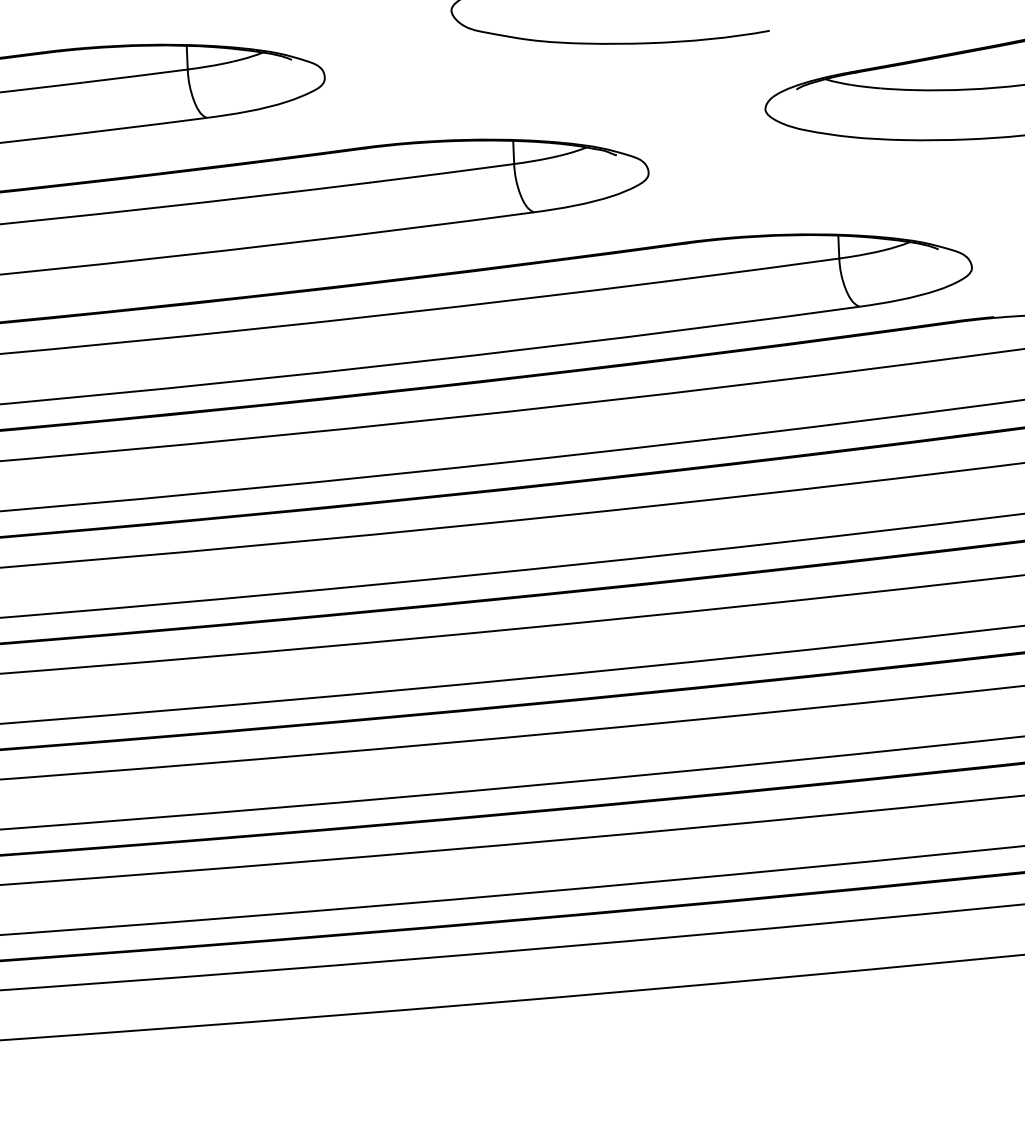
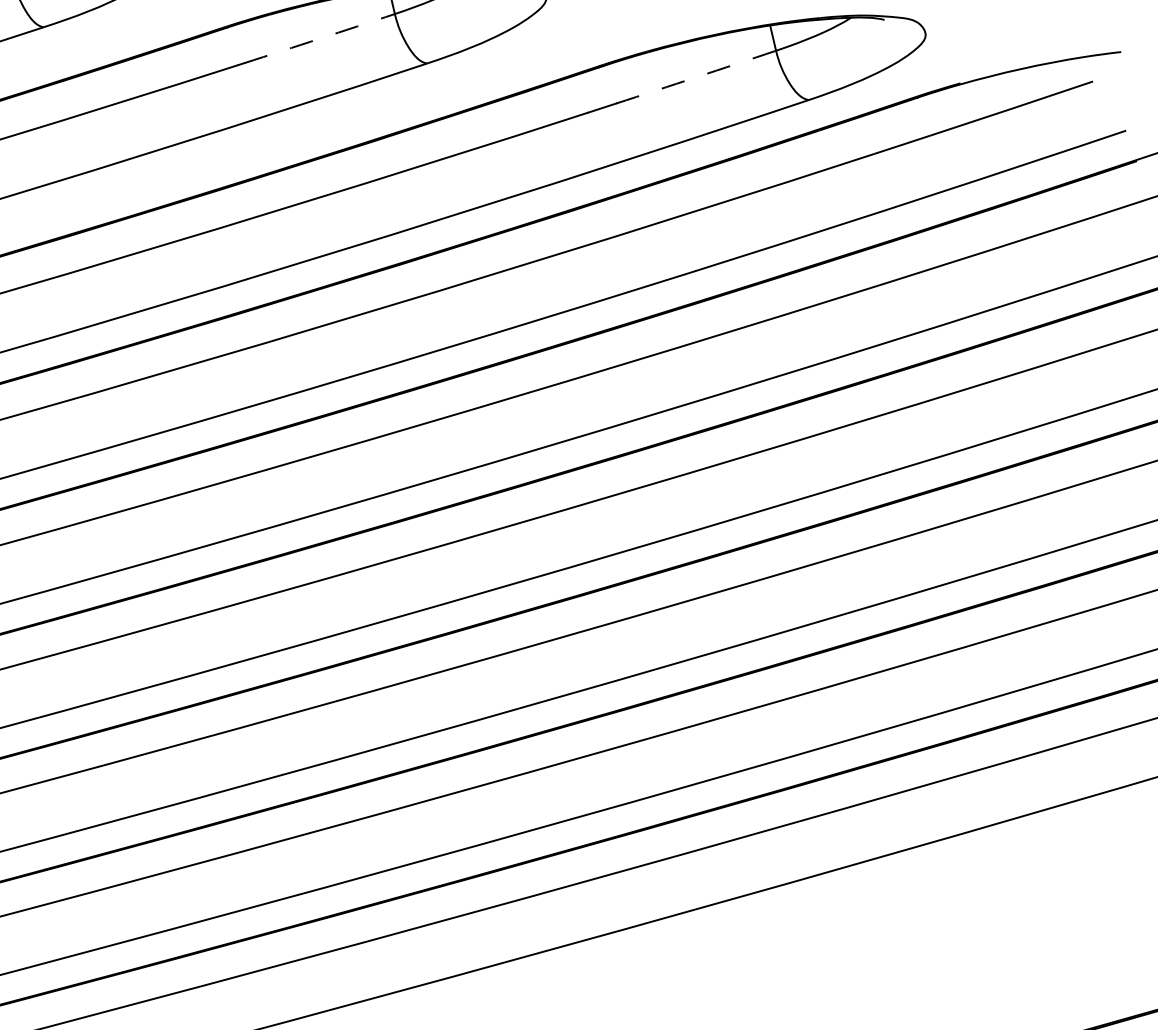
arc: (444, 173) -> (319, 39), solid -> dashed
arc: (765, 268) -> (696, 77), solid -> dashed

